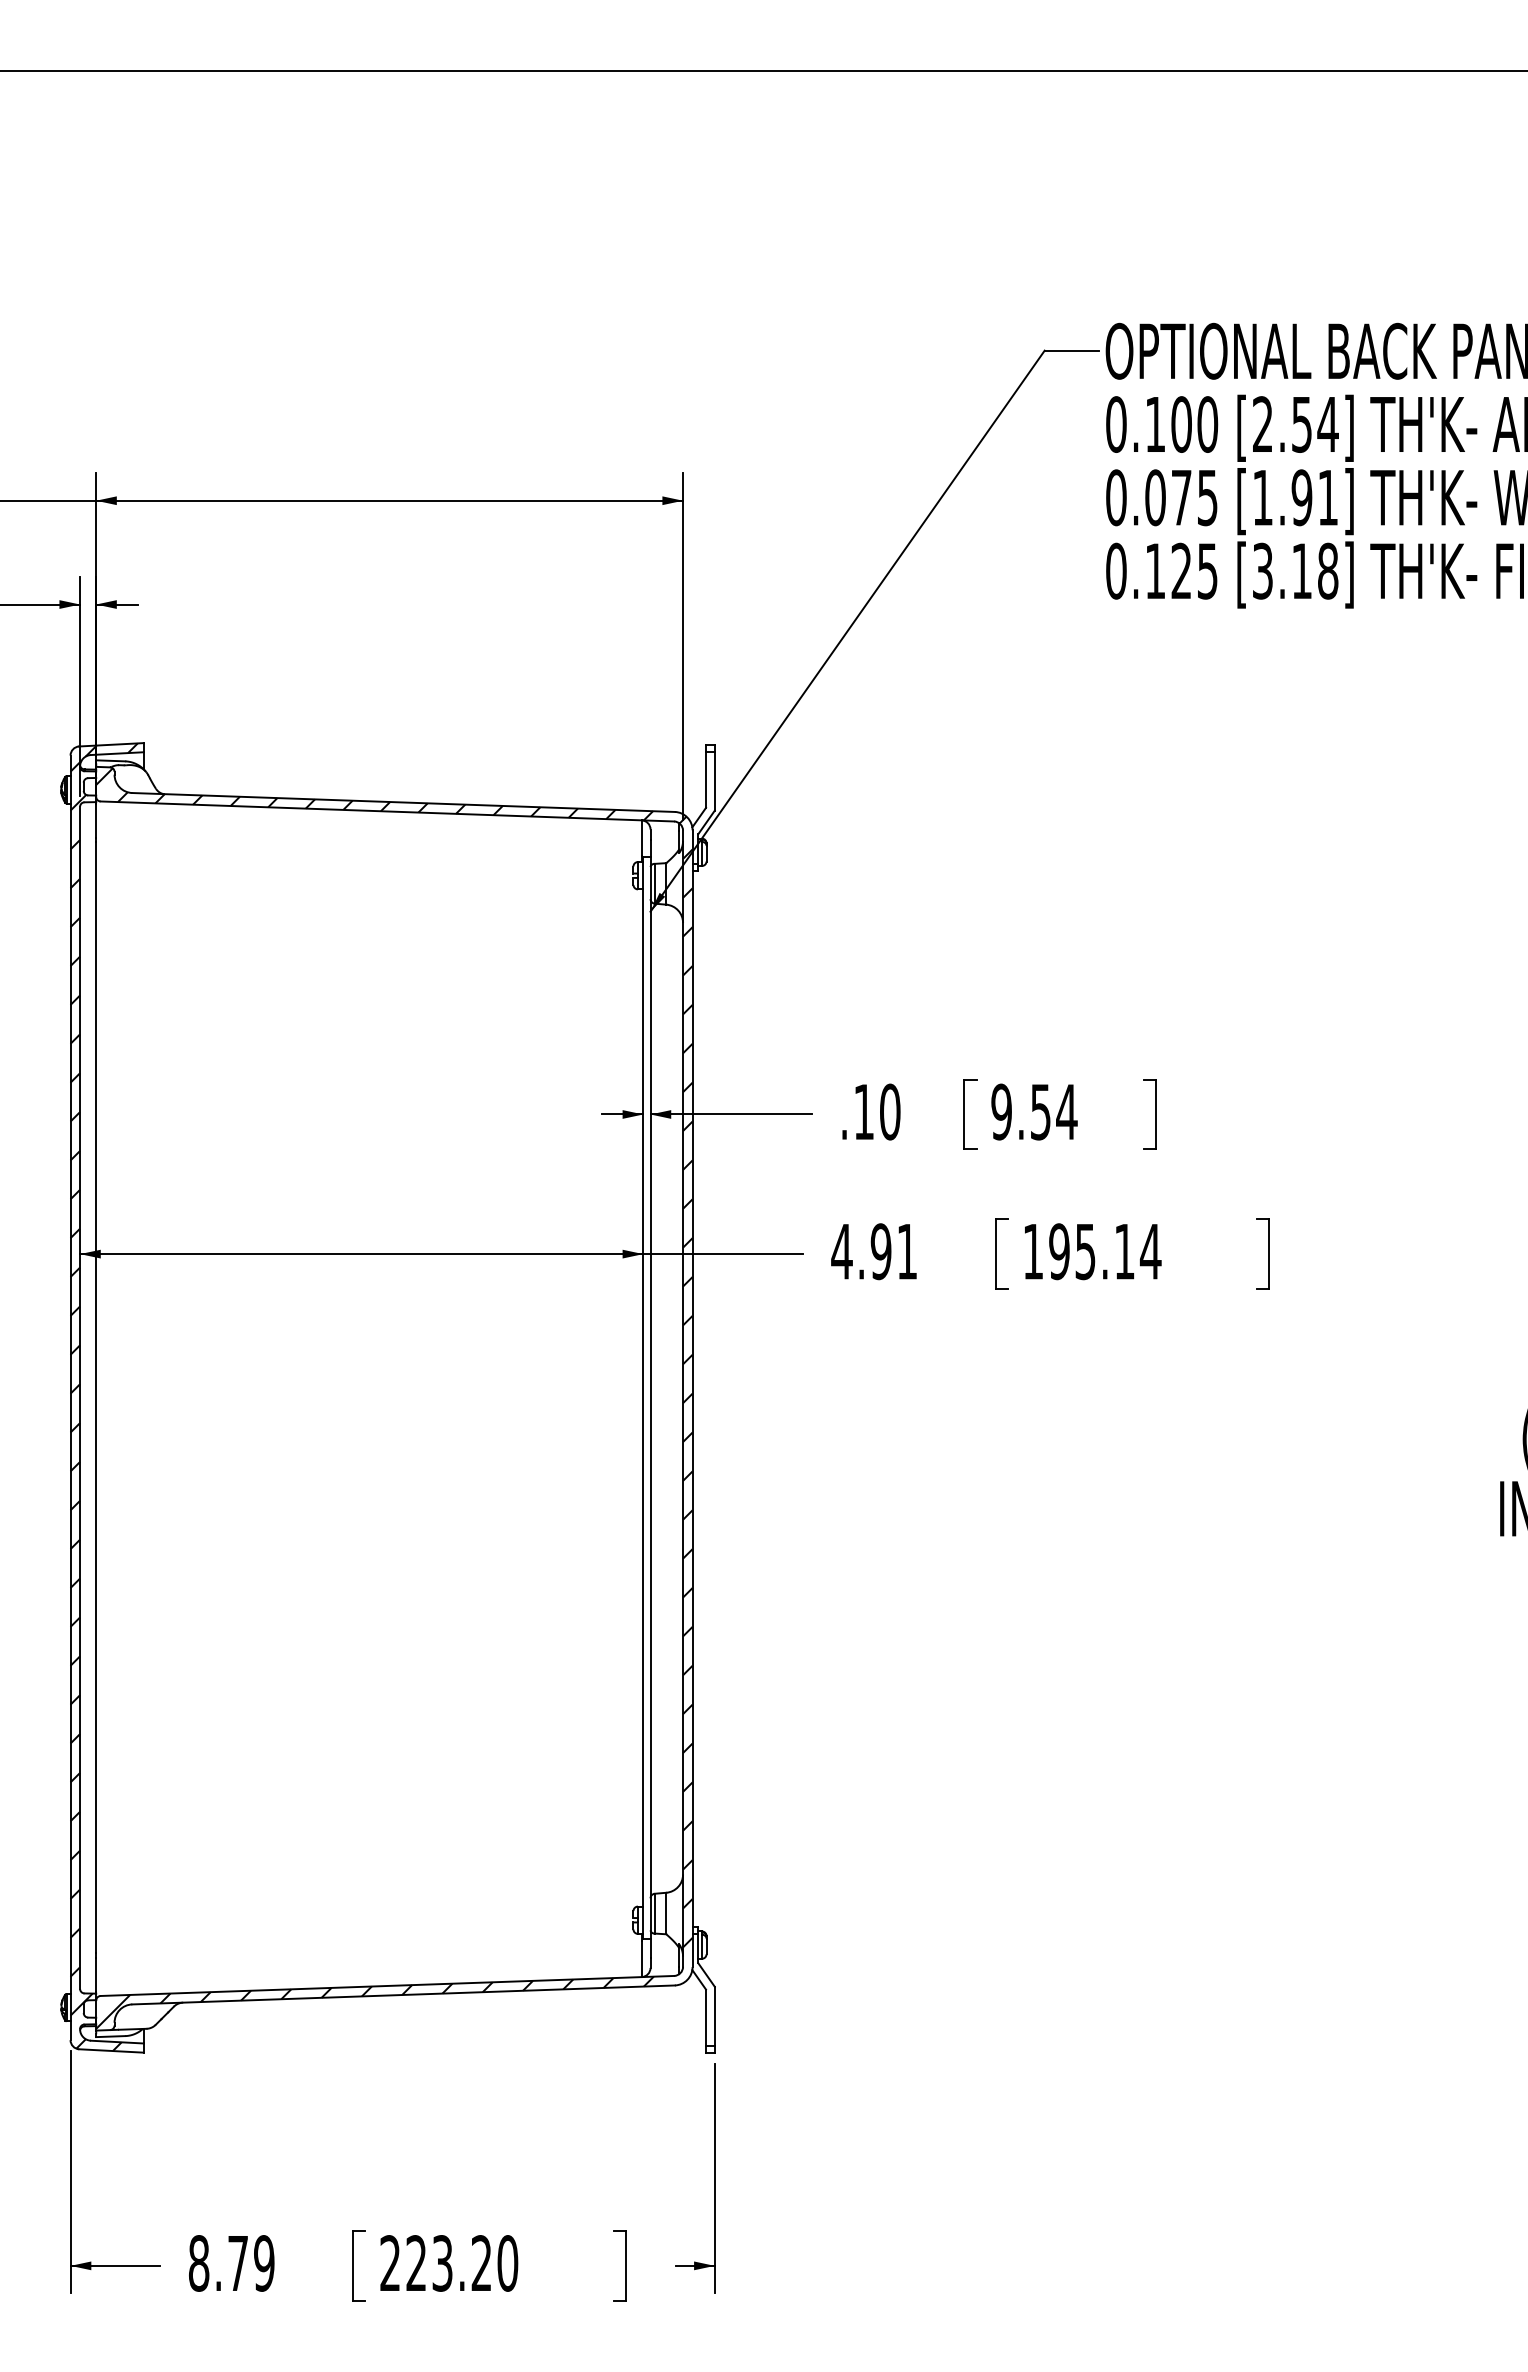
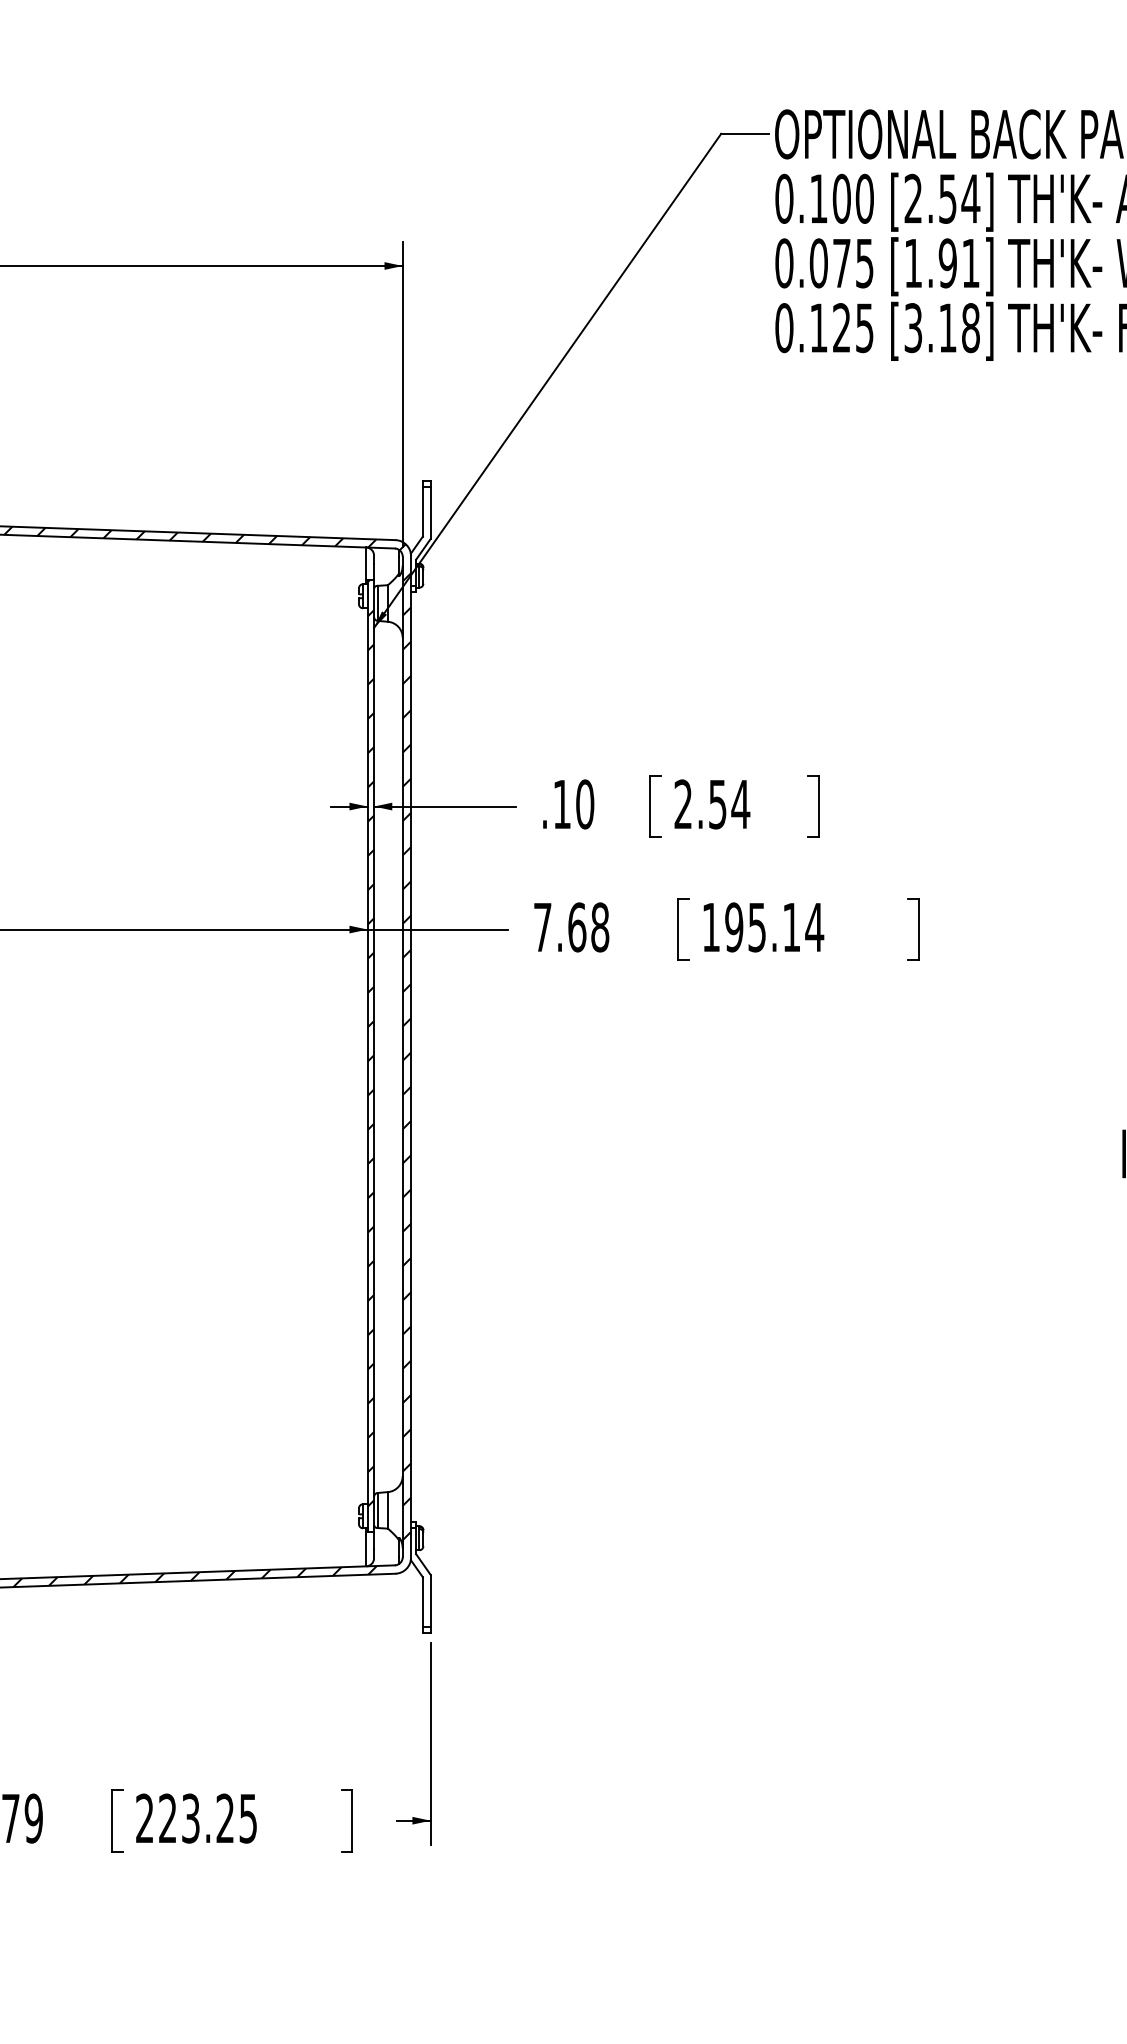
text: (1001, 1111) -> (683, 803), 9.54 -> 2.54
text: (874, 1251) -> (571, 927), 4.91 -> 7.68
hatch: (646, 1383) -> (370, 1043), added
text: (507, 2263) -> (248, 1818), 223.20 -> 223.25

